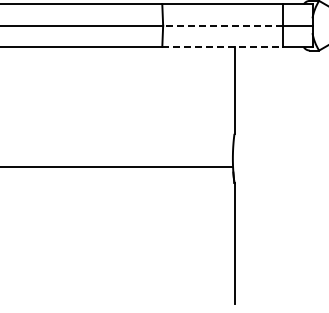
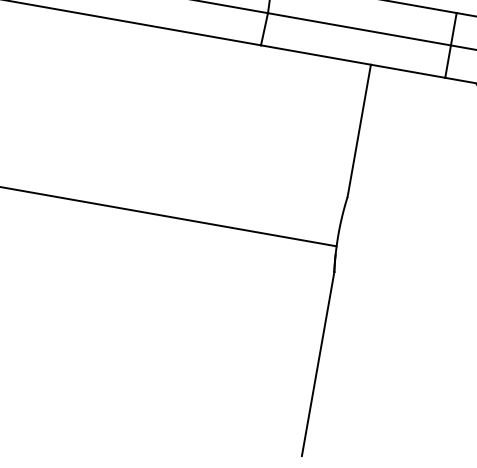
line: (222, 25) -> (358, 28), dashed -> solid
line: (223, 47) -> (354, 62), dashed -> solid

